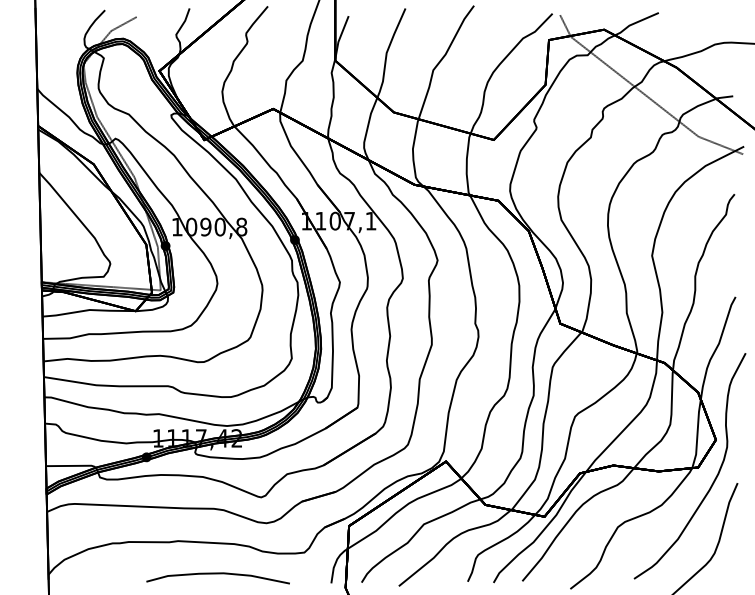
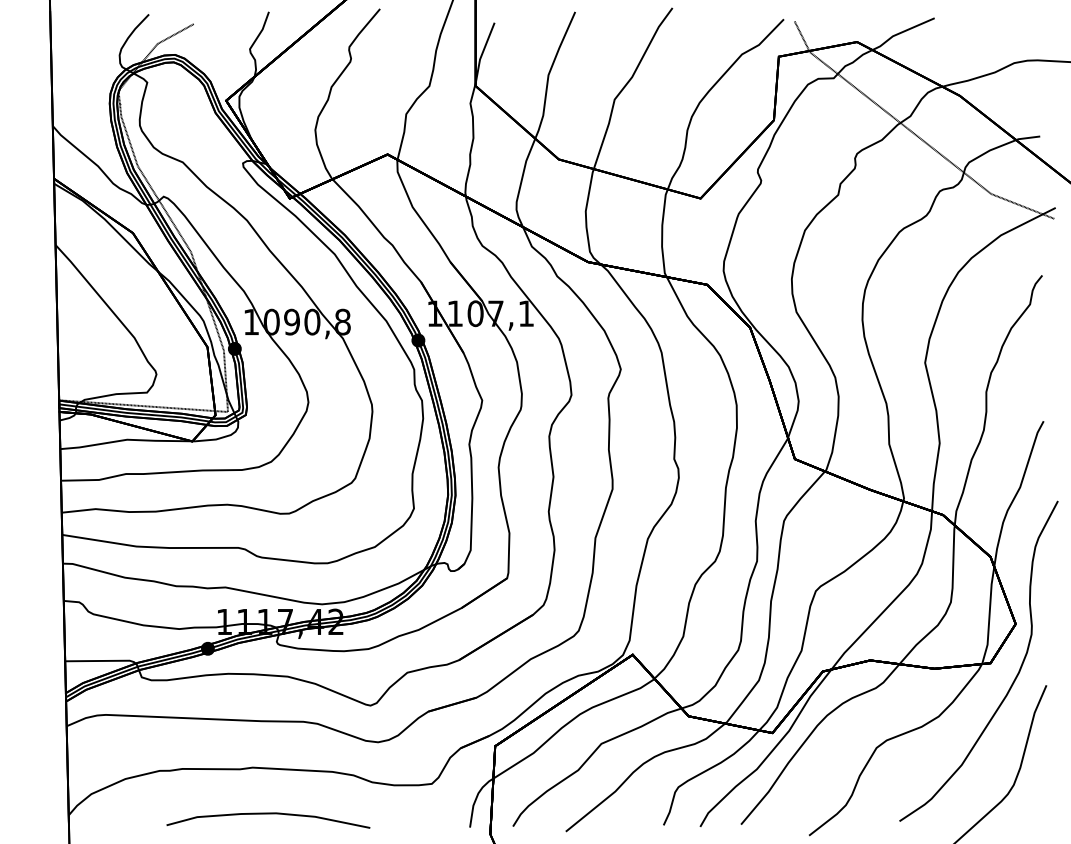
part: (218, 578) -> (268, 820), moved

